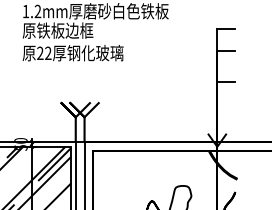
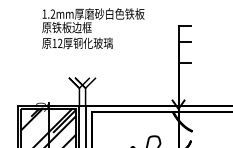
text: (40, 51) -> (54, 42), 22 -> 12

